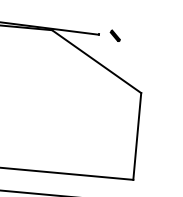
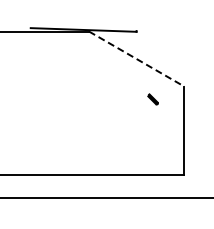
part: (114, 35) -> (152, 99), moved
line: (97, 62) -> (137, 59), solid -> dashed

